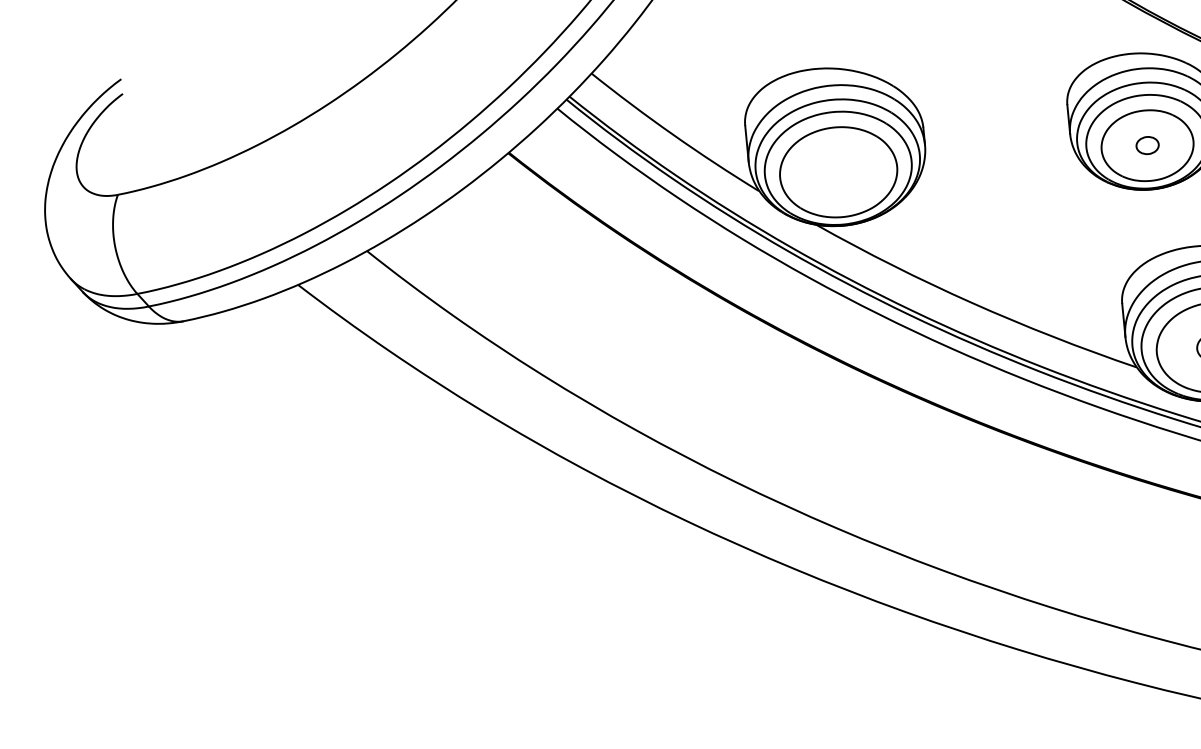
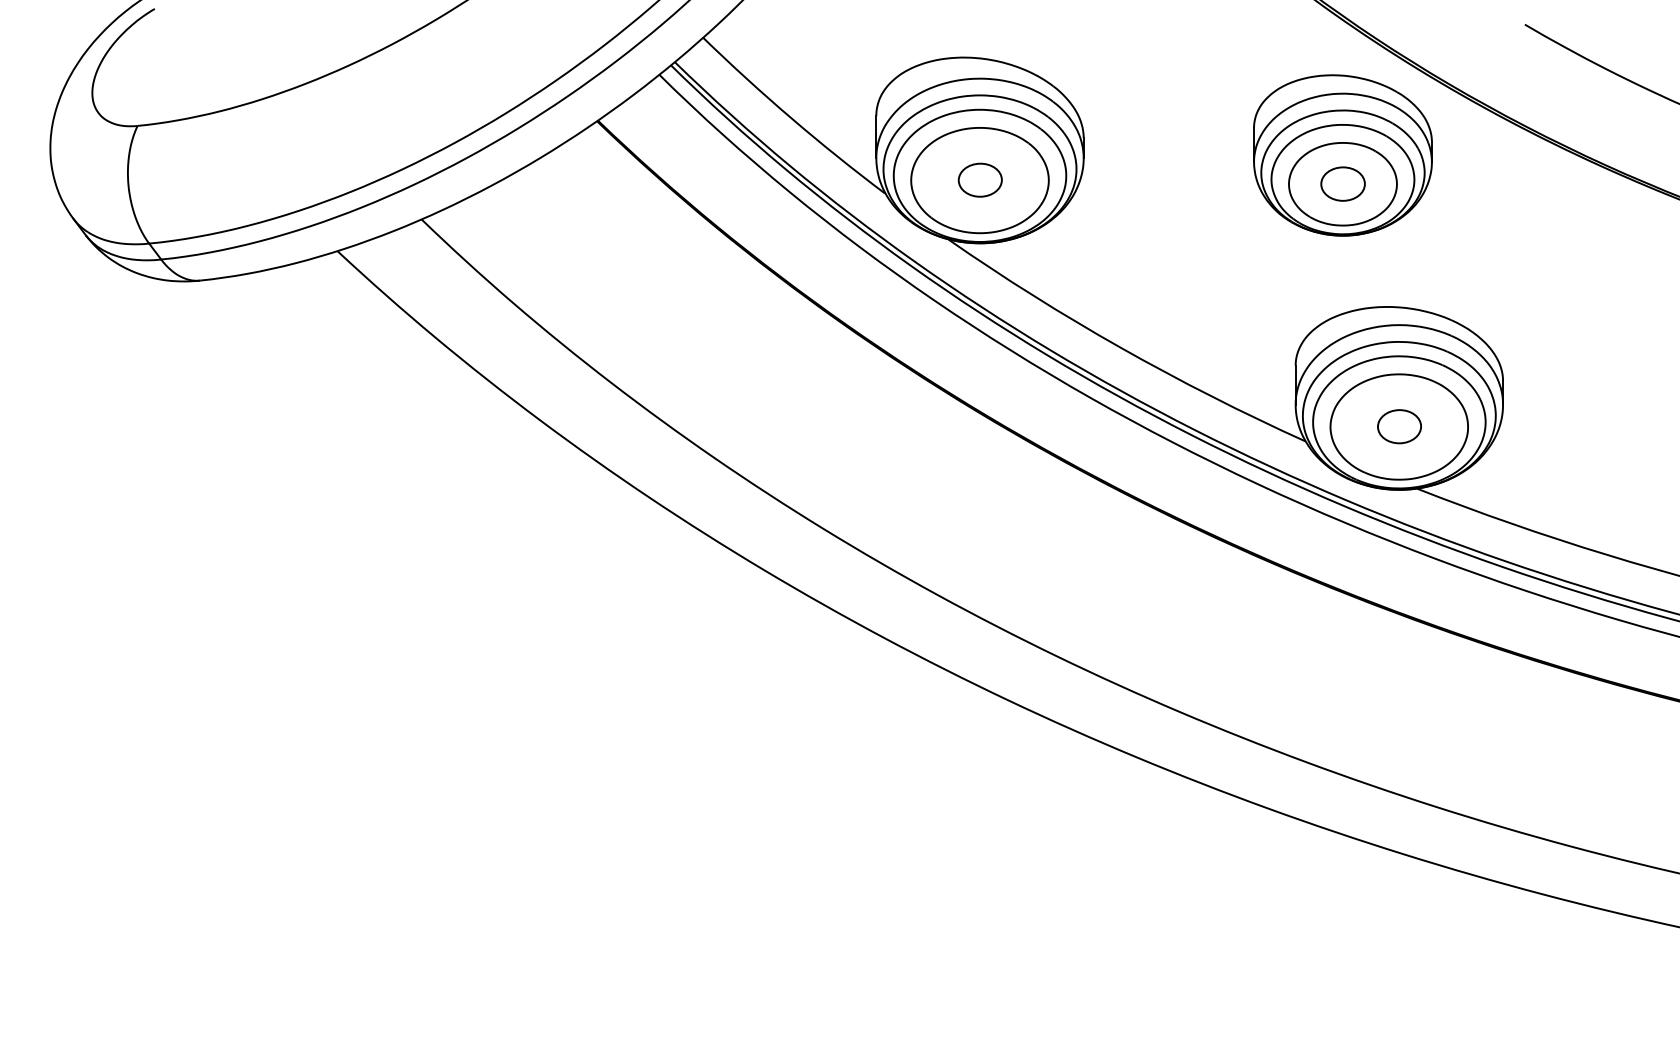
part: (1147, 145) -> (1342, 183), size x1.67
part: (838, 171) -> (979, 179), added

